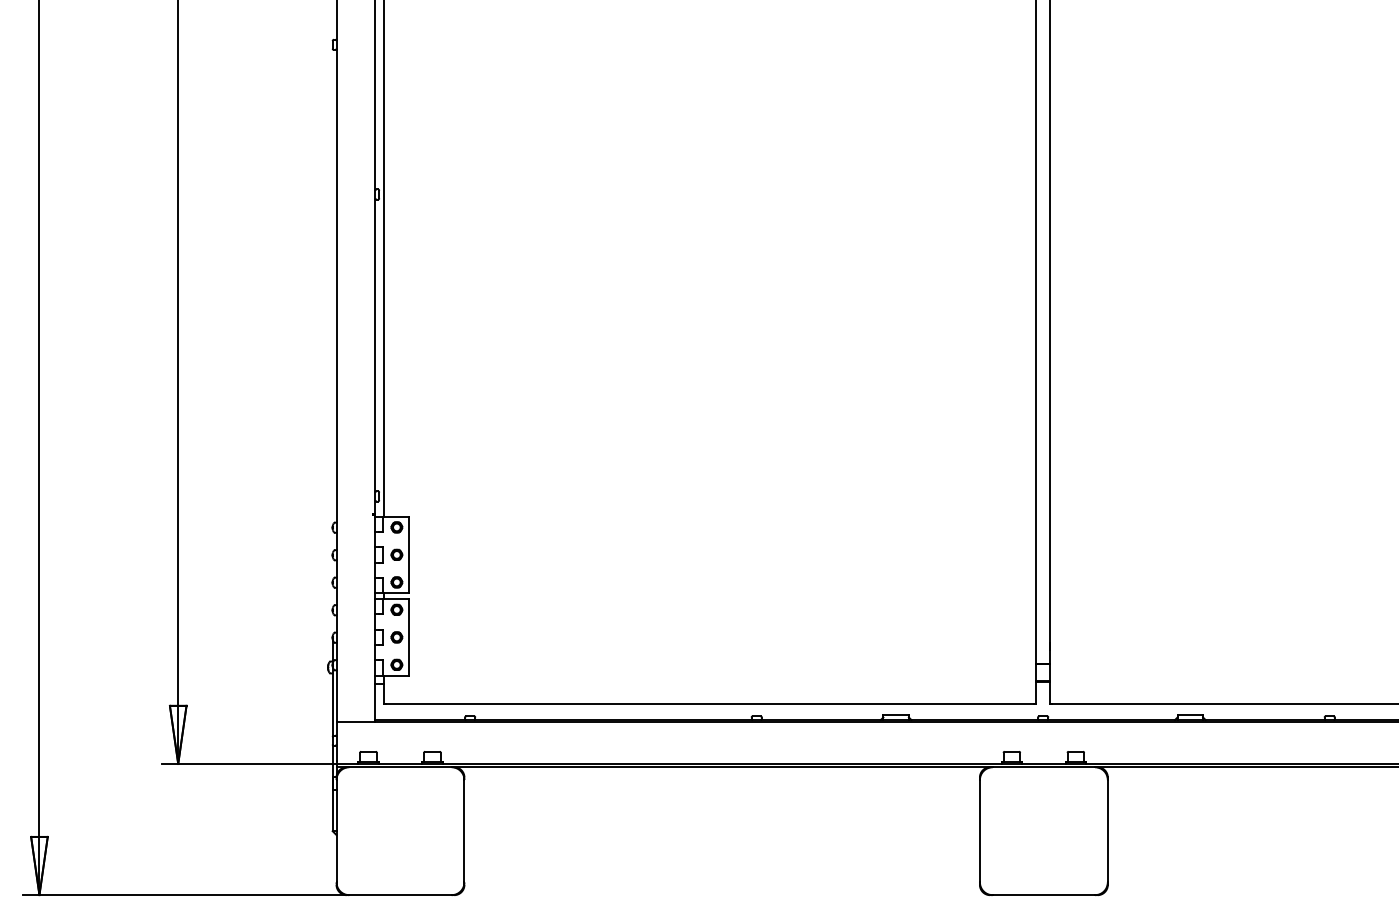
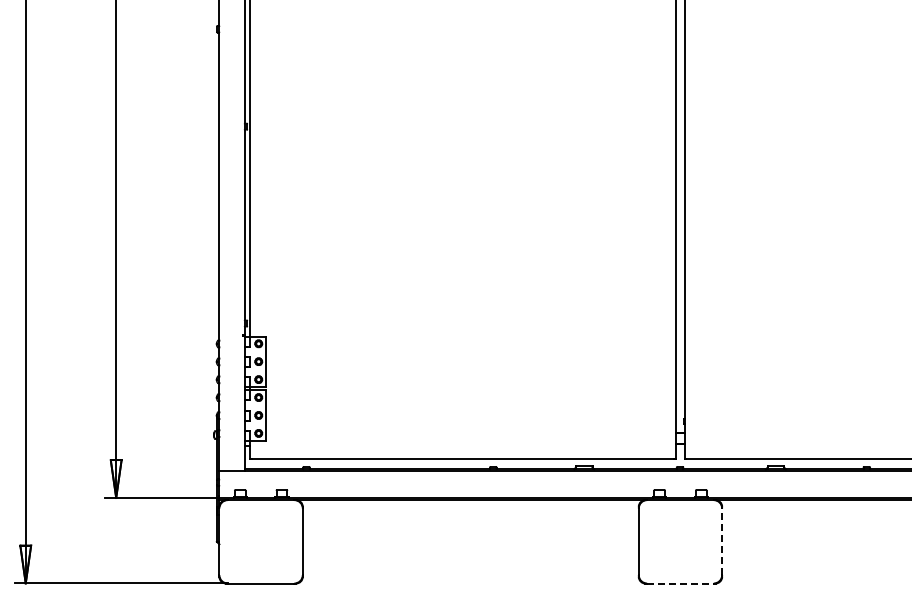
line: (1108, 830) -> (722, 541), solid -> dashed
line: (1043, 895) -> (680, 583), solid -> dashed

